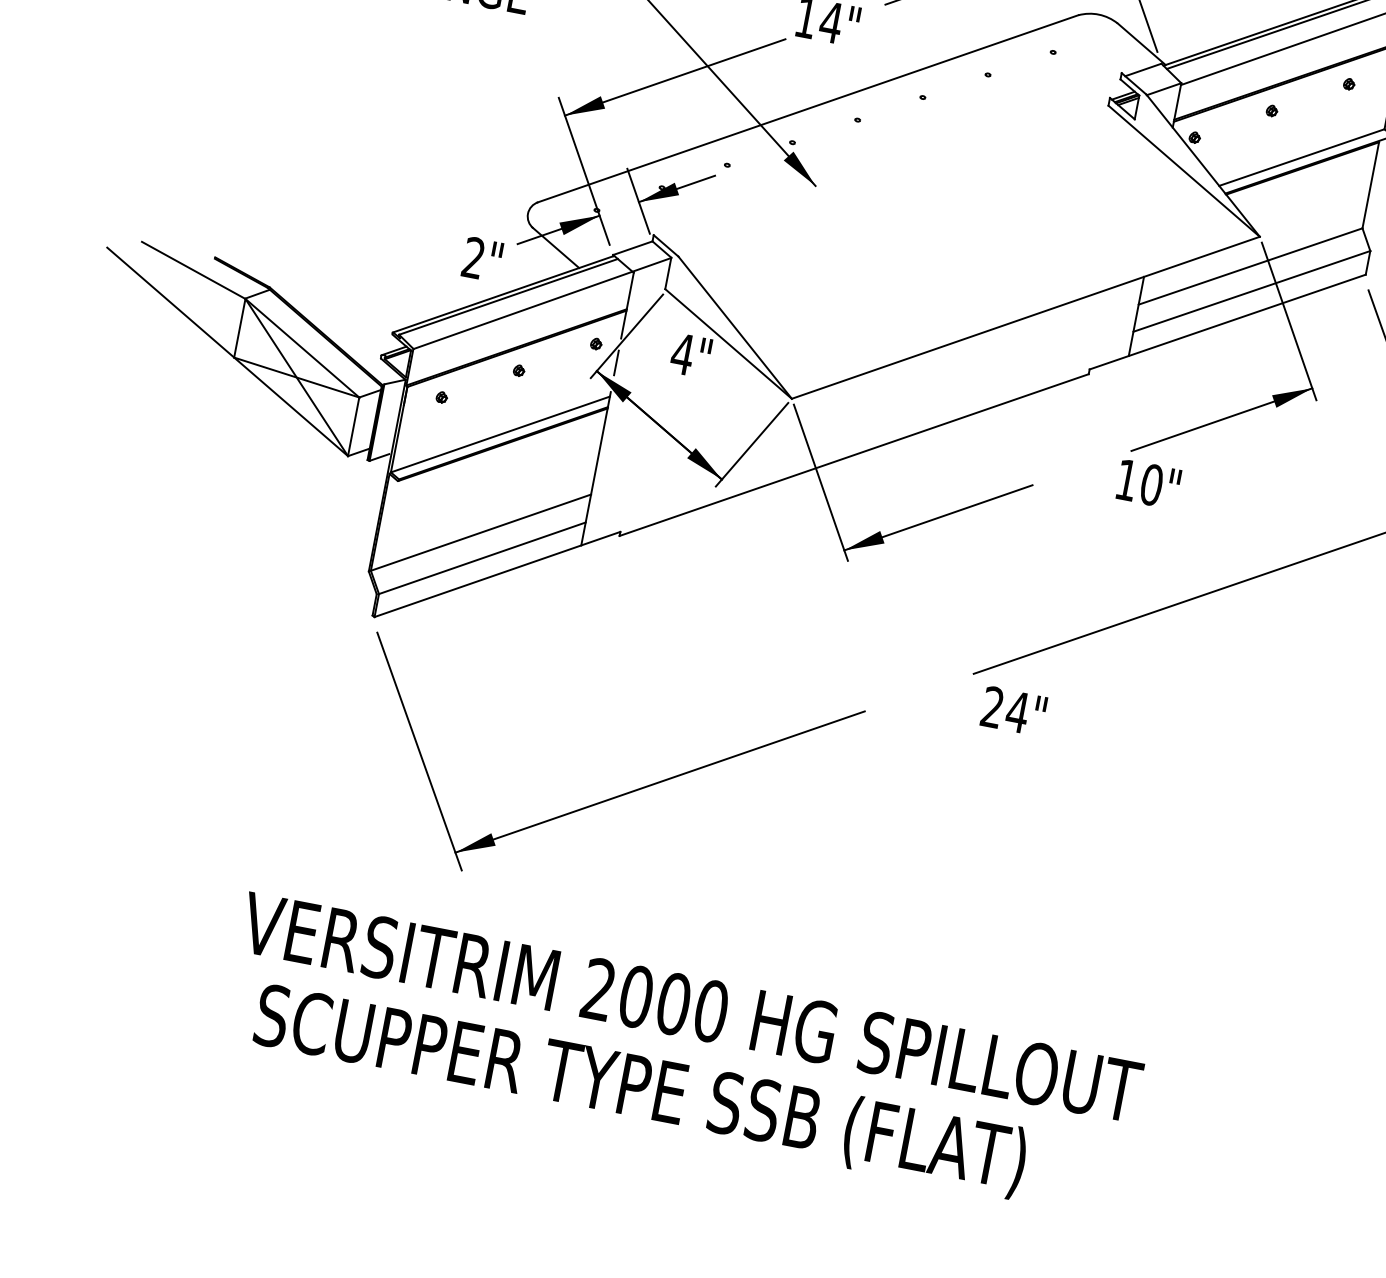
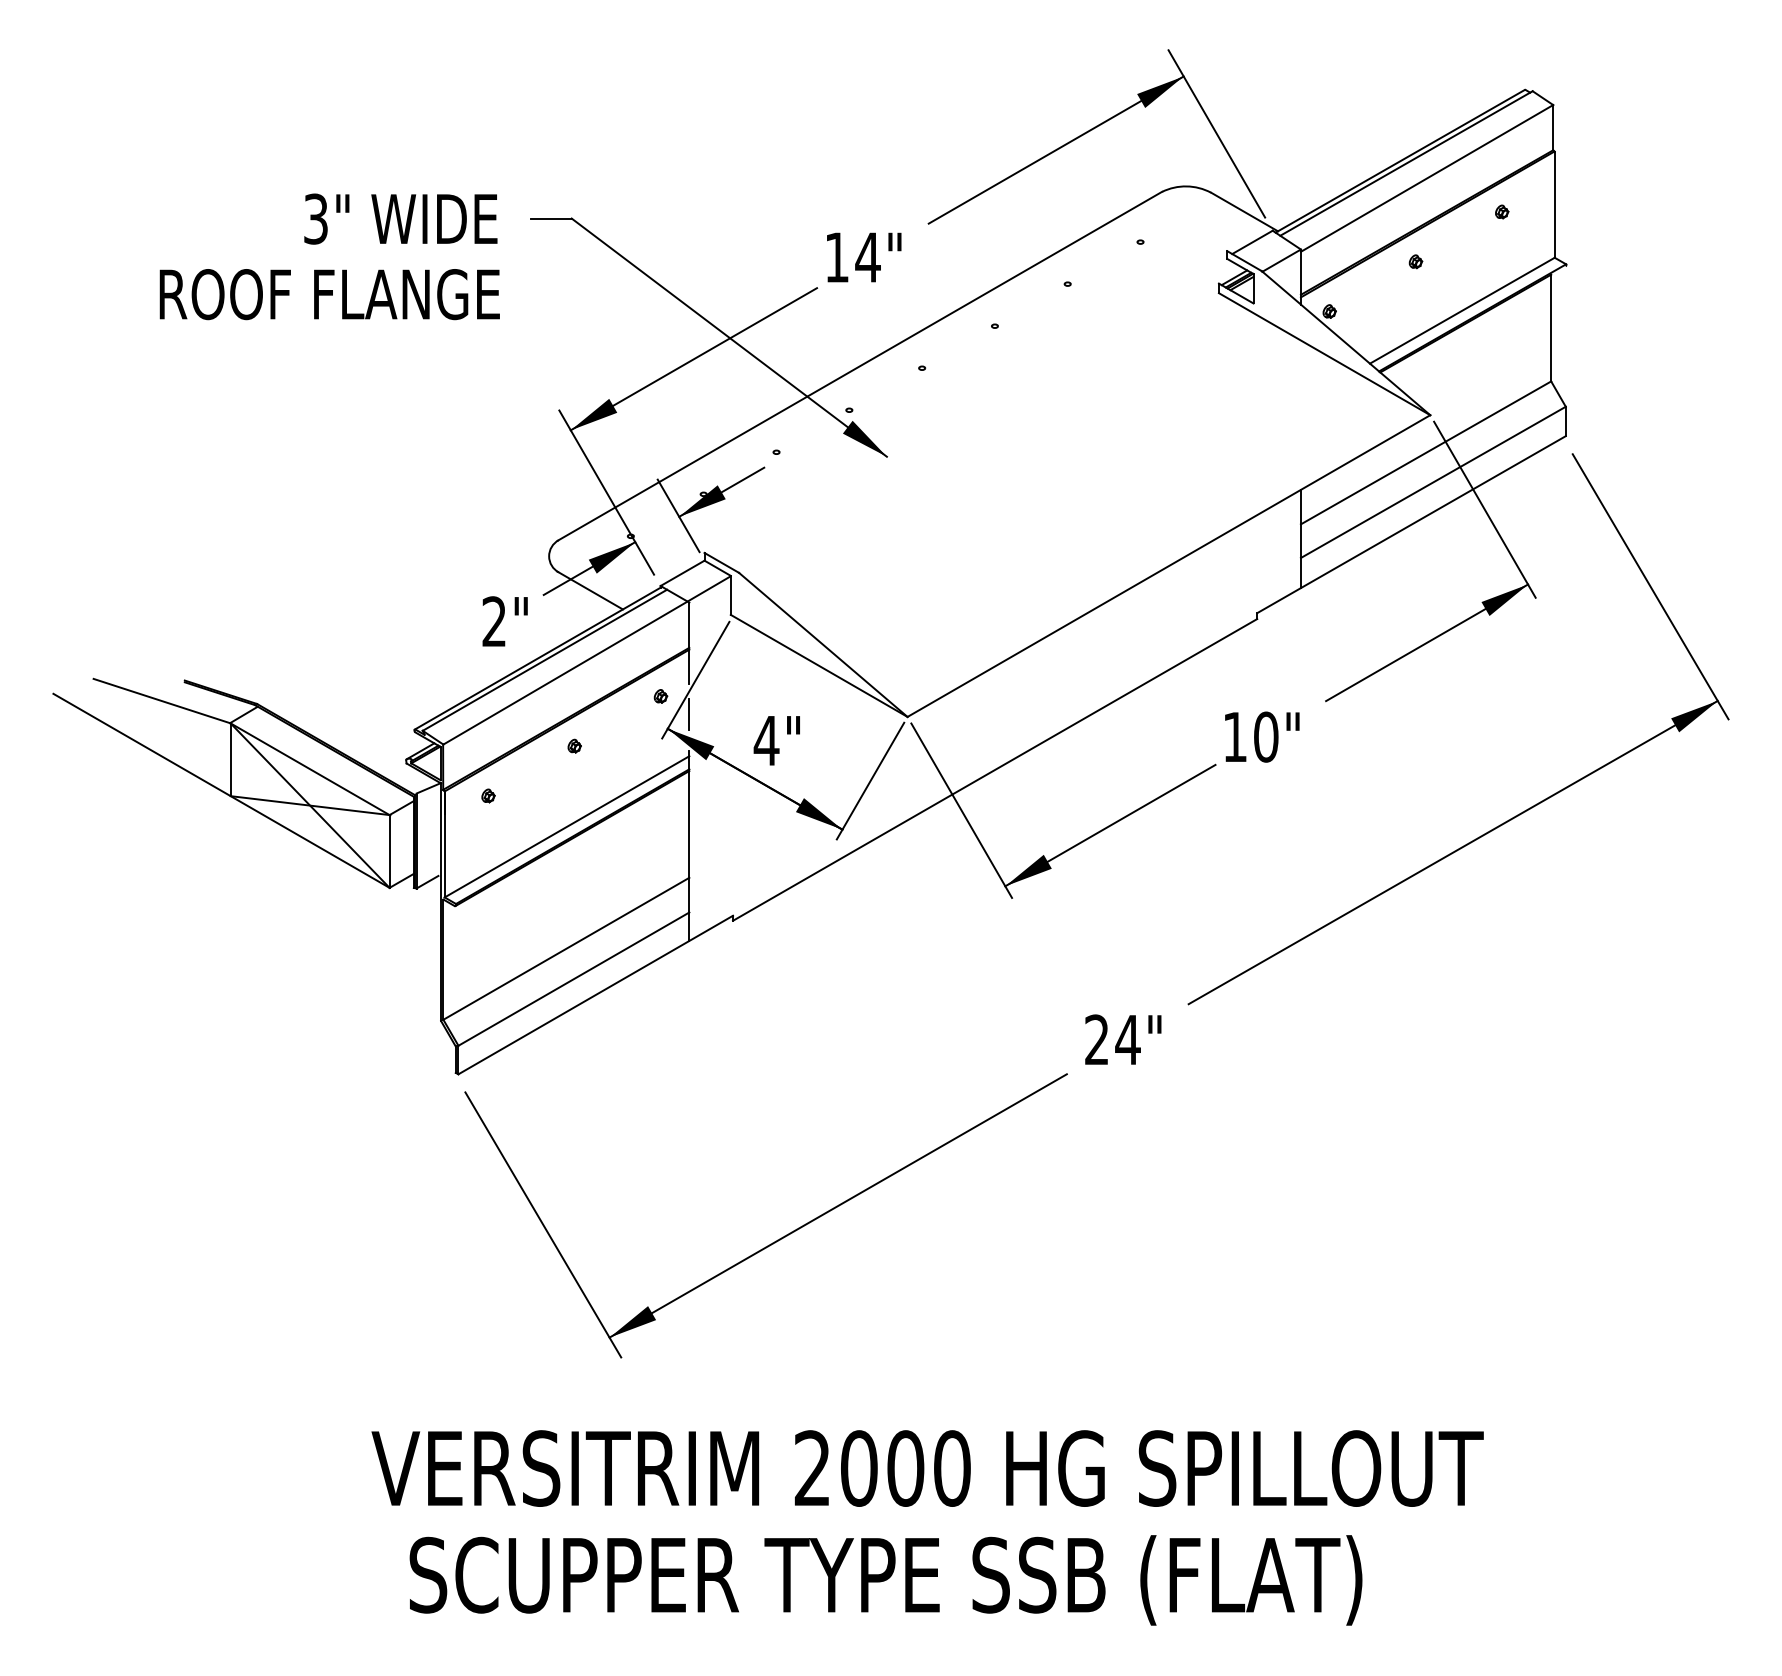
text: (690, 355) -> (776, 740), moved
text: (1148, 483) -> (1262, 736), moved
text: (1014, 711) -> (1123, 1039), moved

